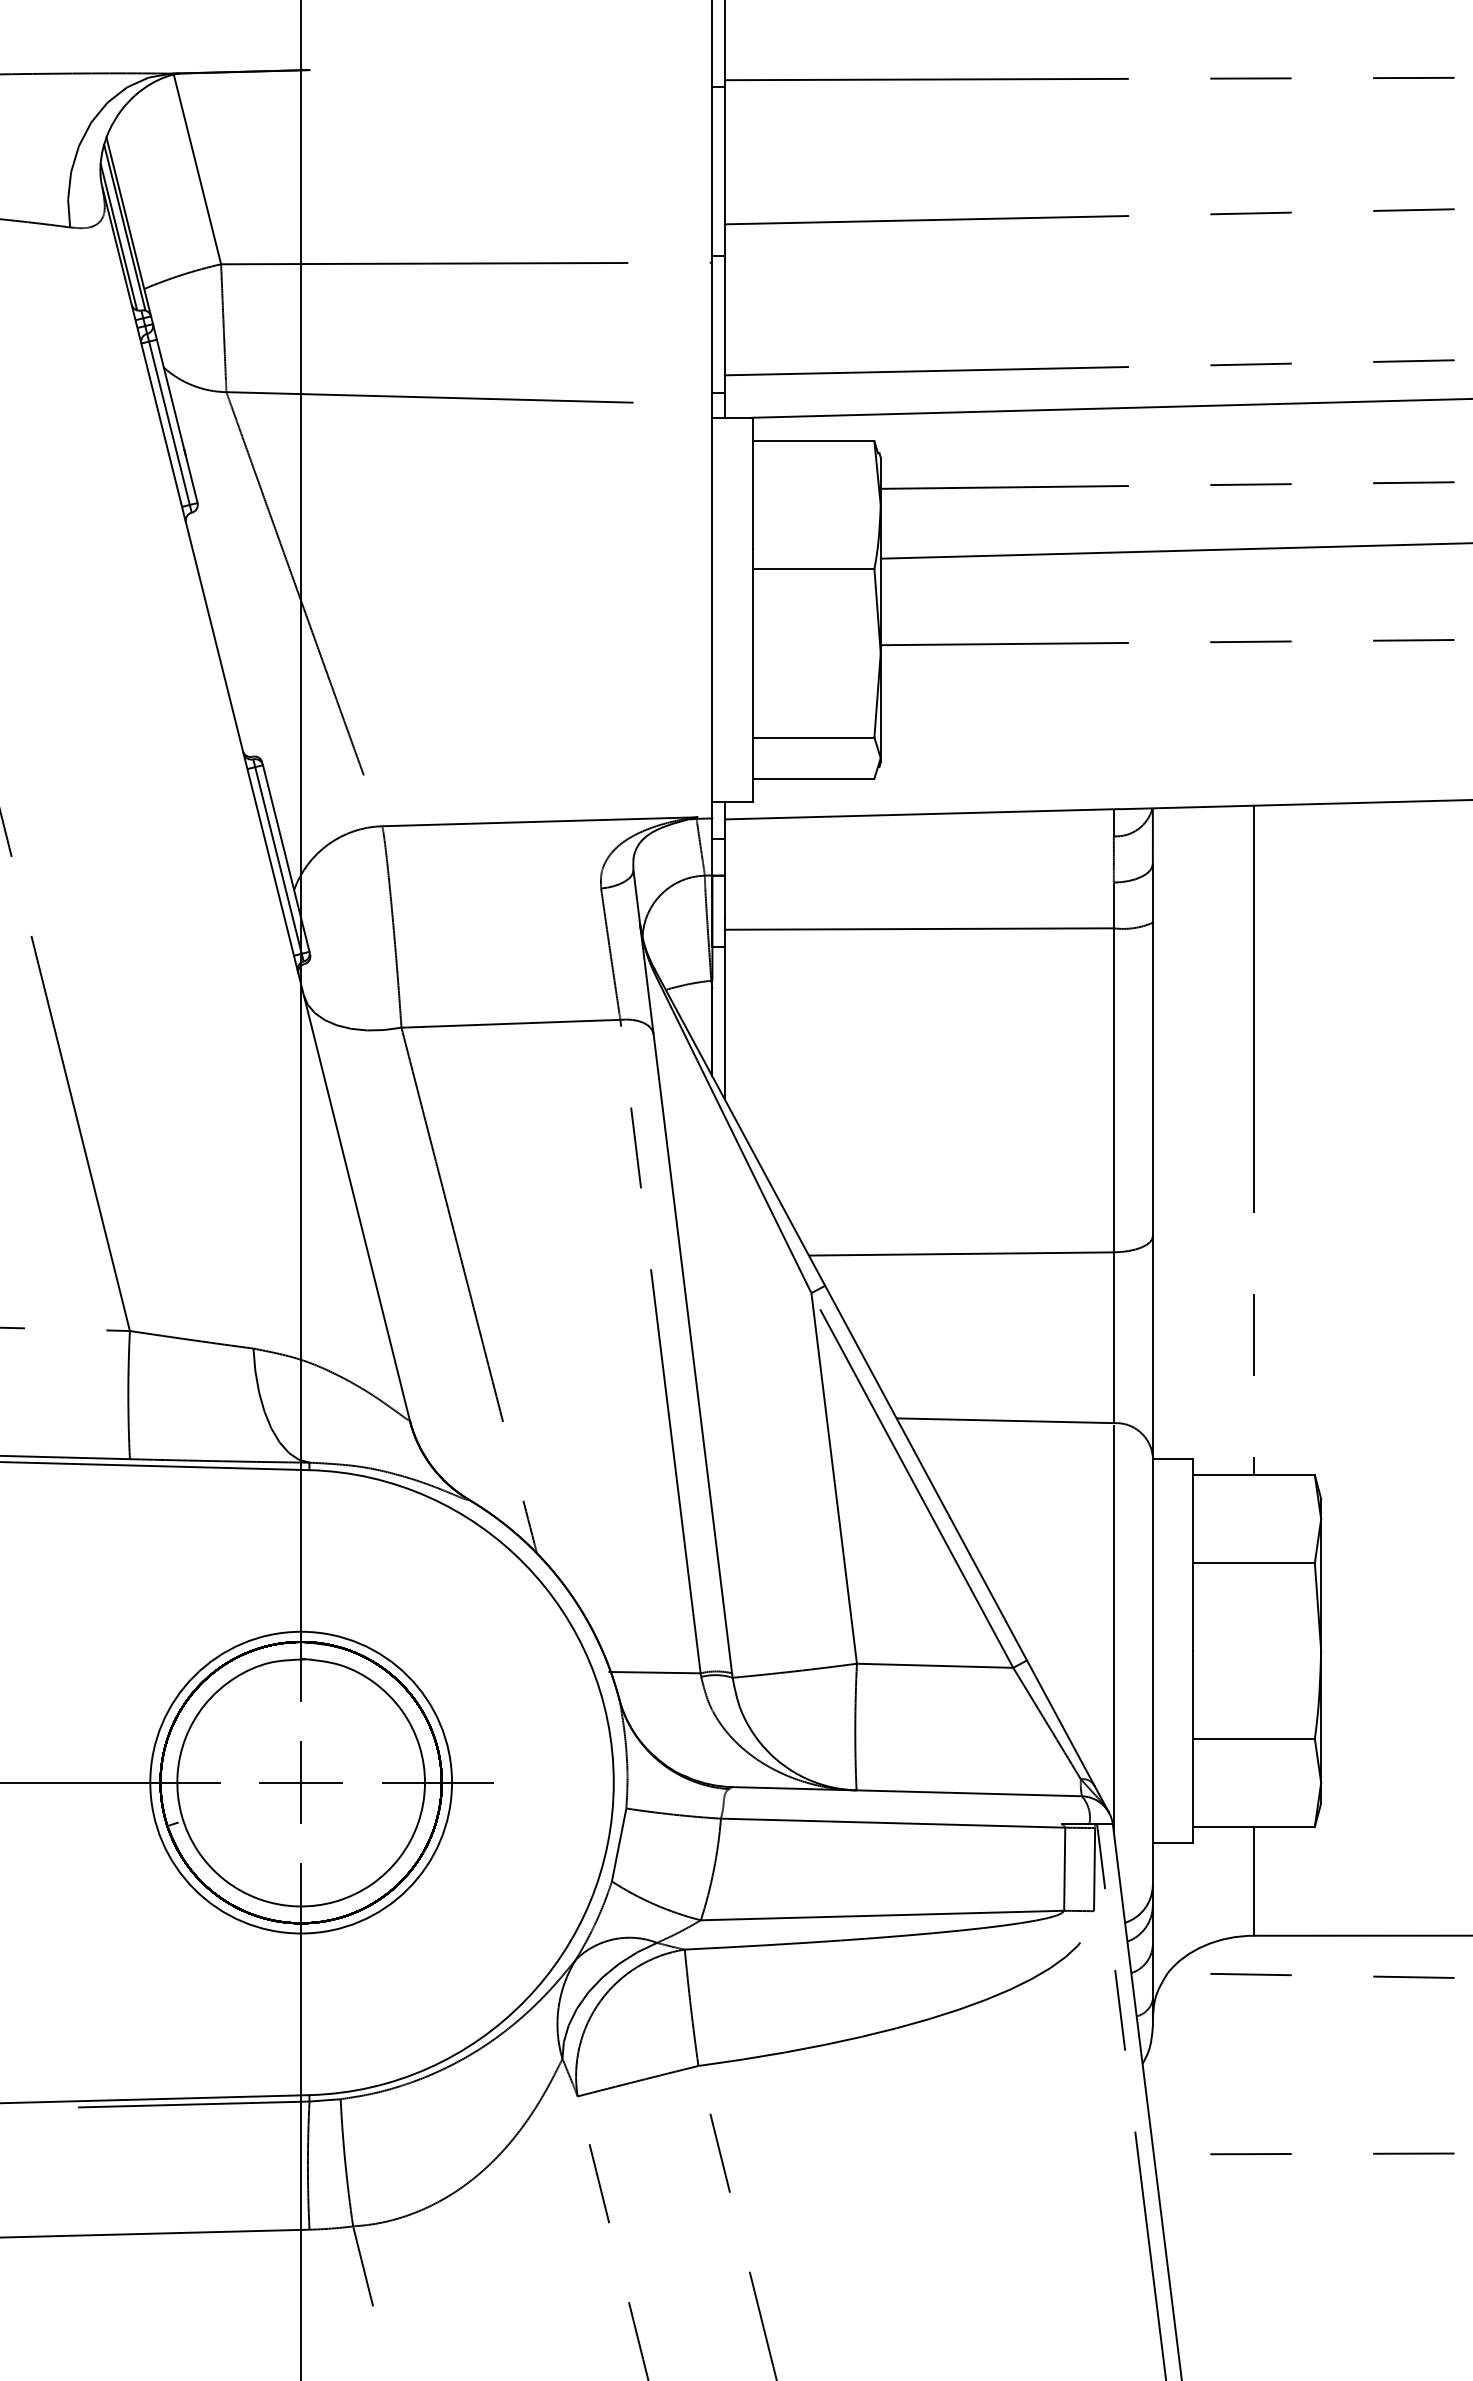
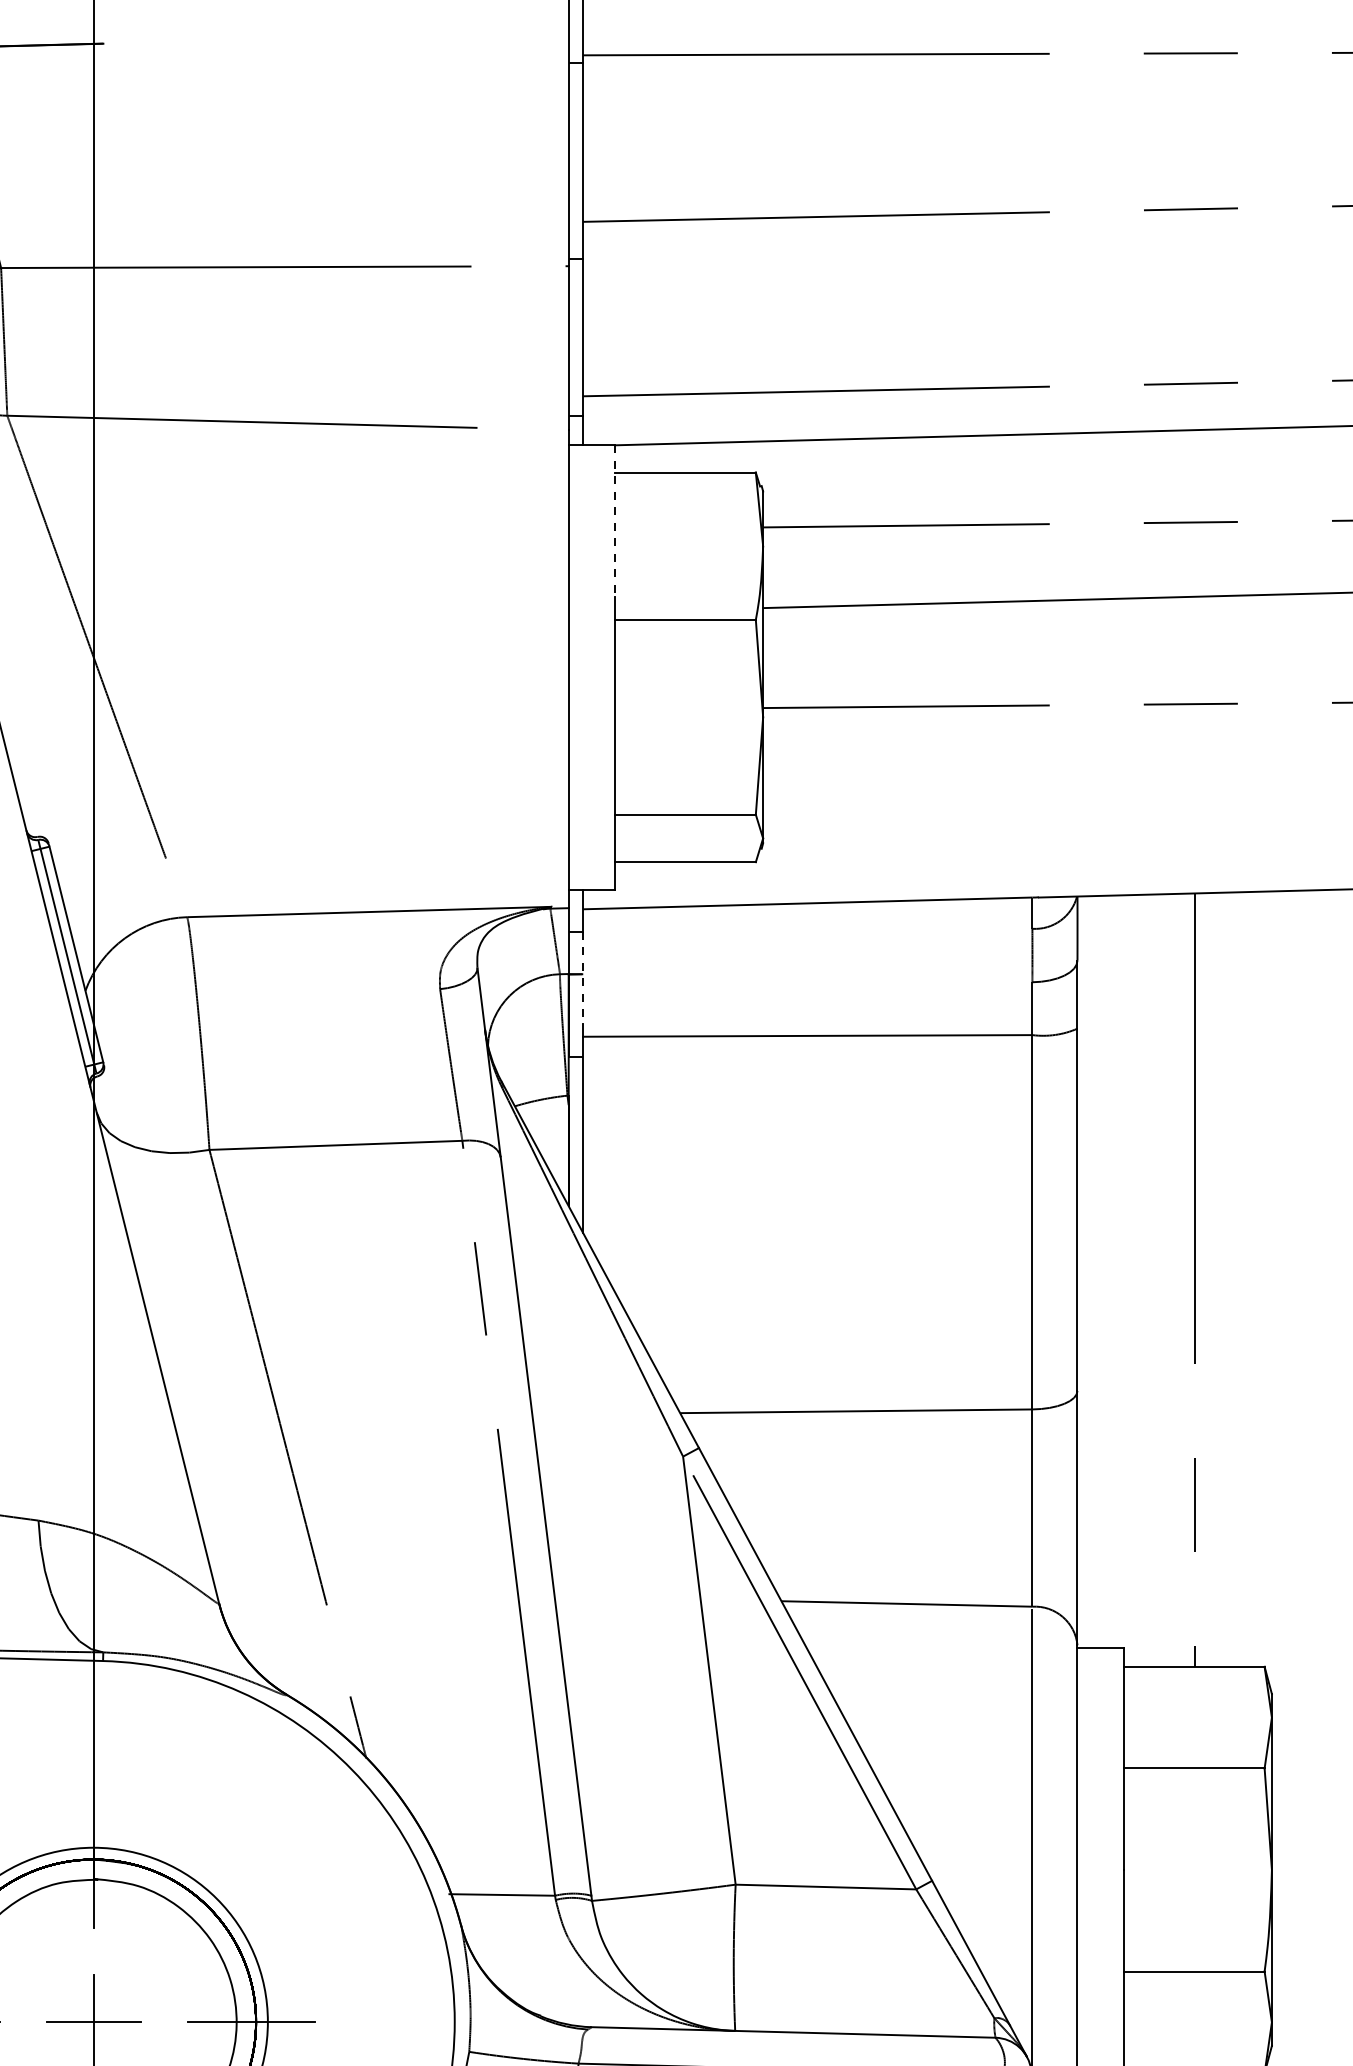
line: (752, 483) -> (614, 521), solid -> dashed
line: (724, 878) -> (582, 977), solid -> dashed

